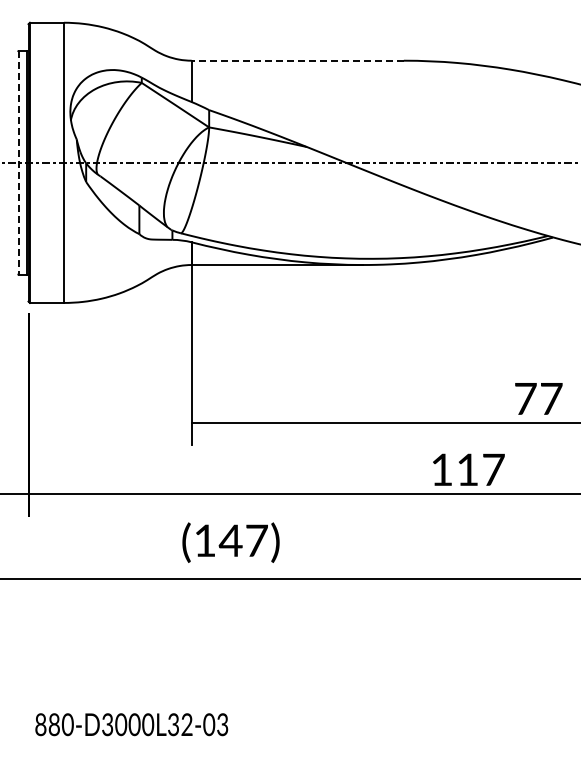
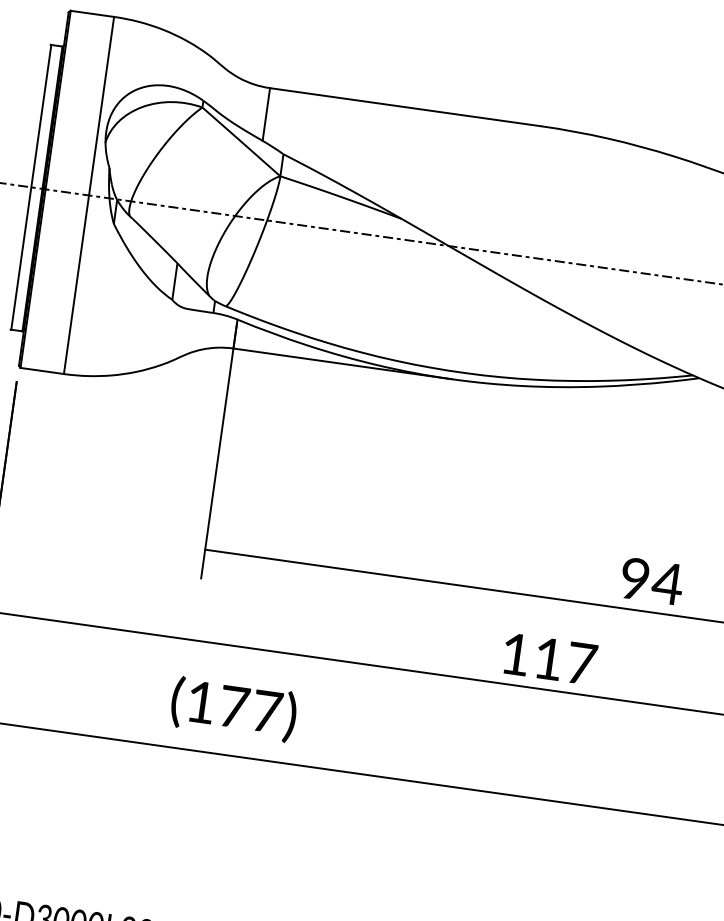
line: (297, 60) -> (404, 106), dashed -> solid
line: (18, 162) -> (31, 186), dashed -> solid
text: (539, 398) -> (652, 580), 77 -> 94
text: (230, 540) -> (233, 706), (147) -> (177)

